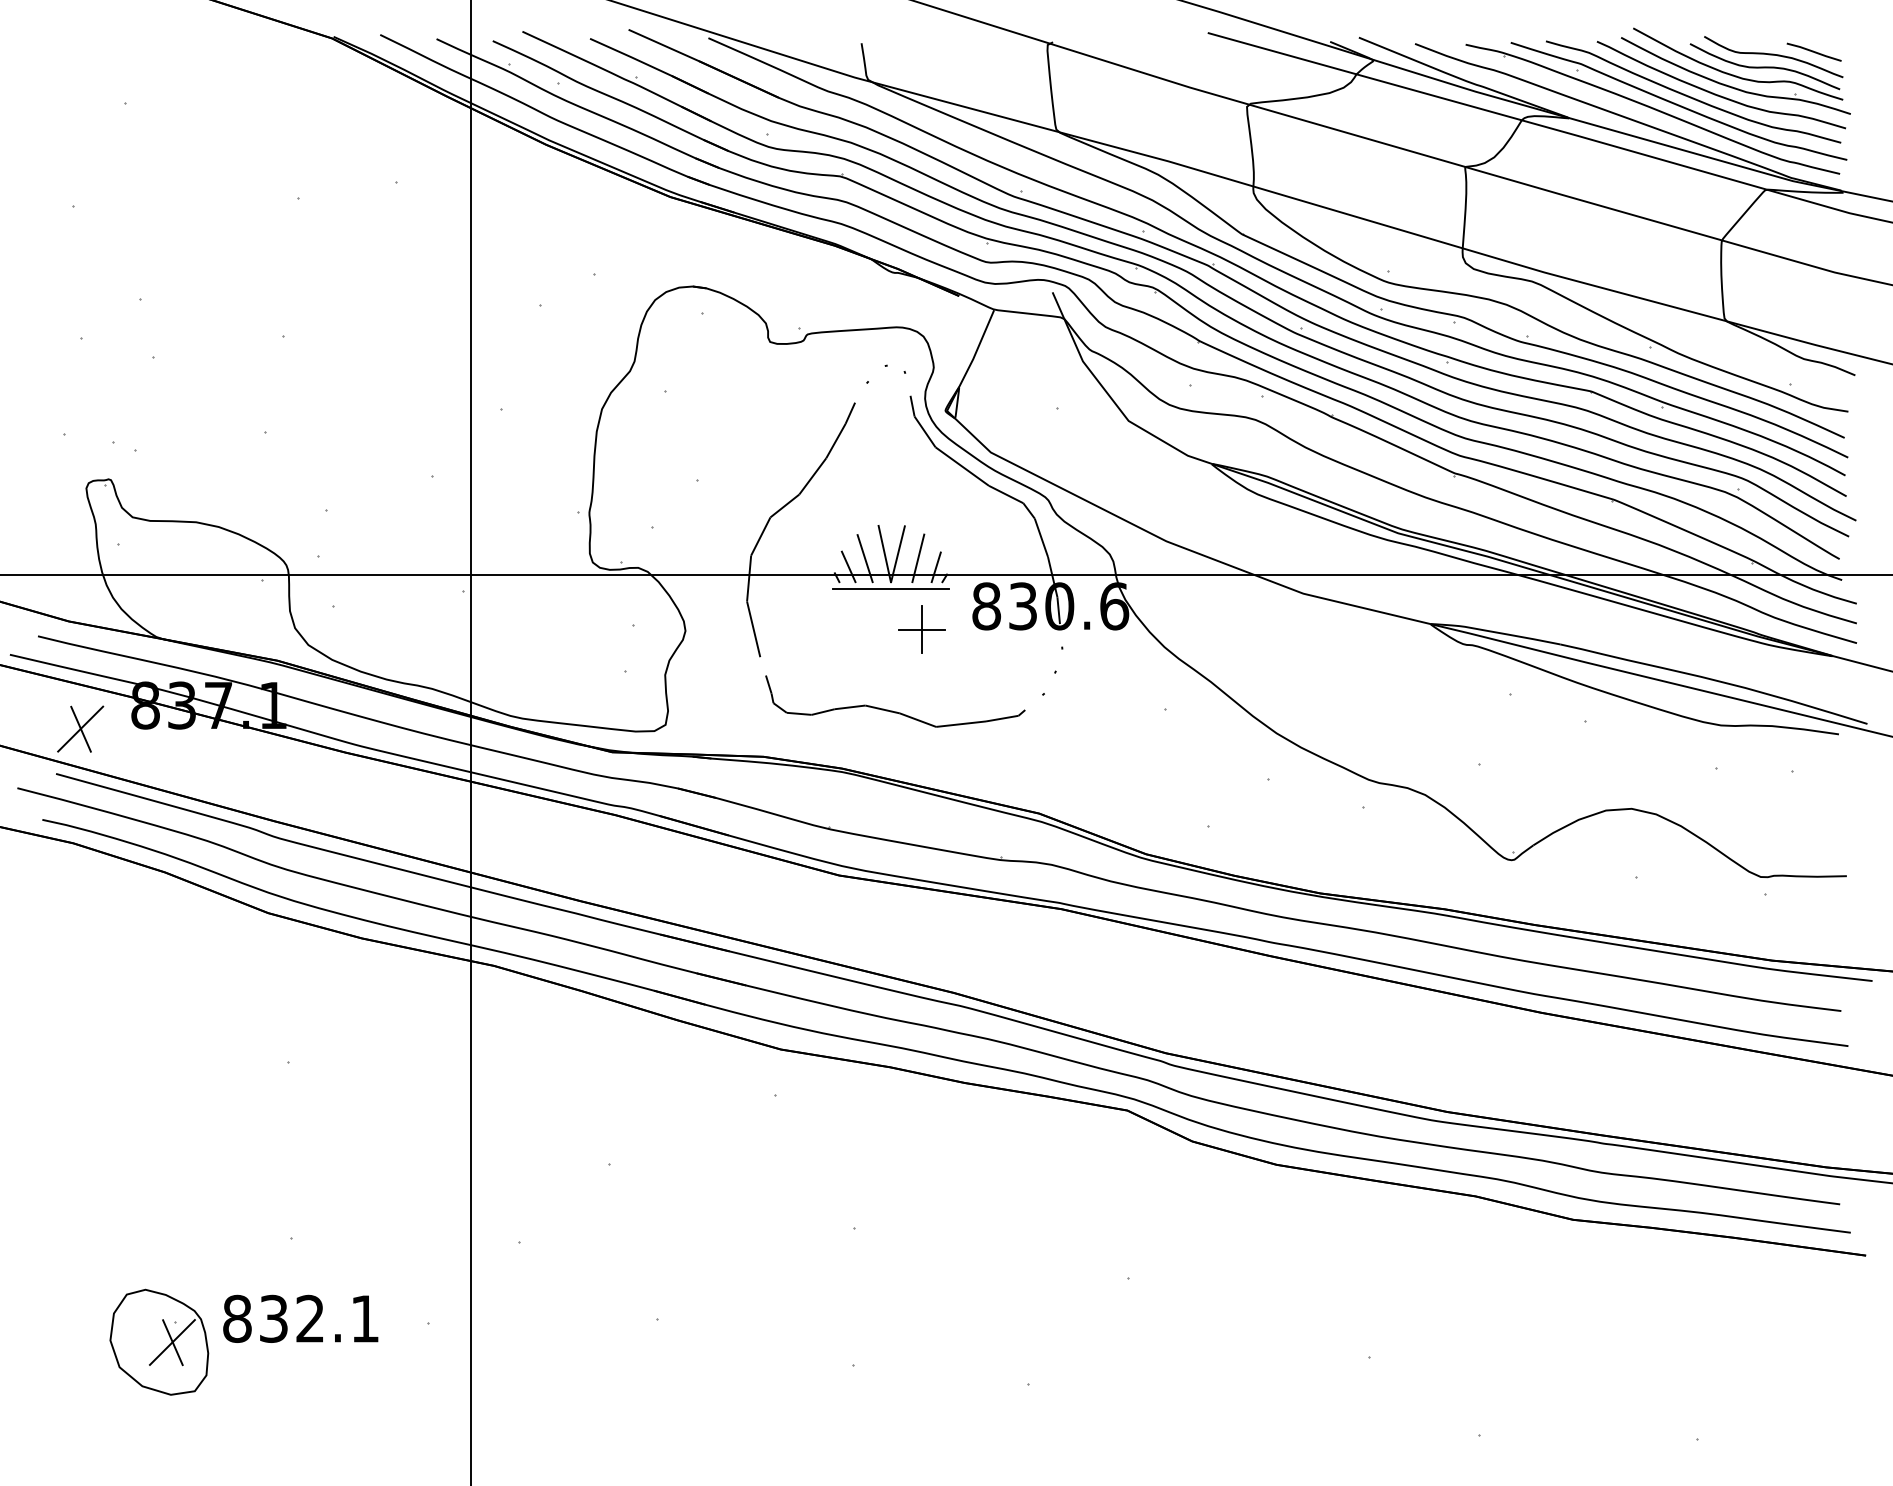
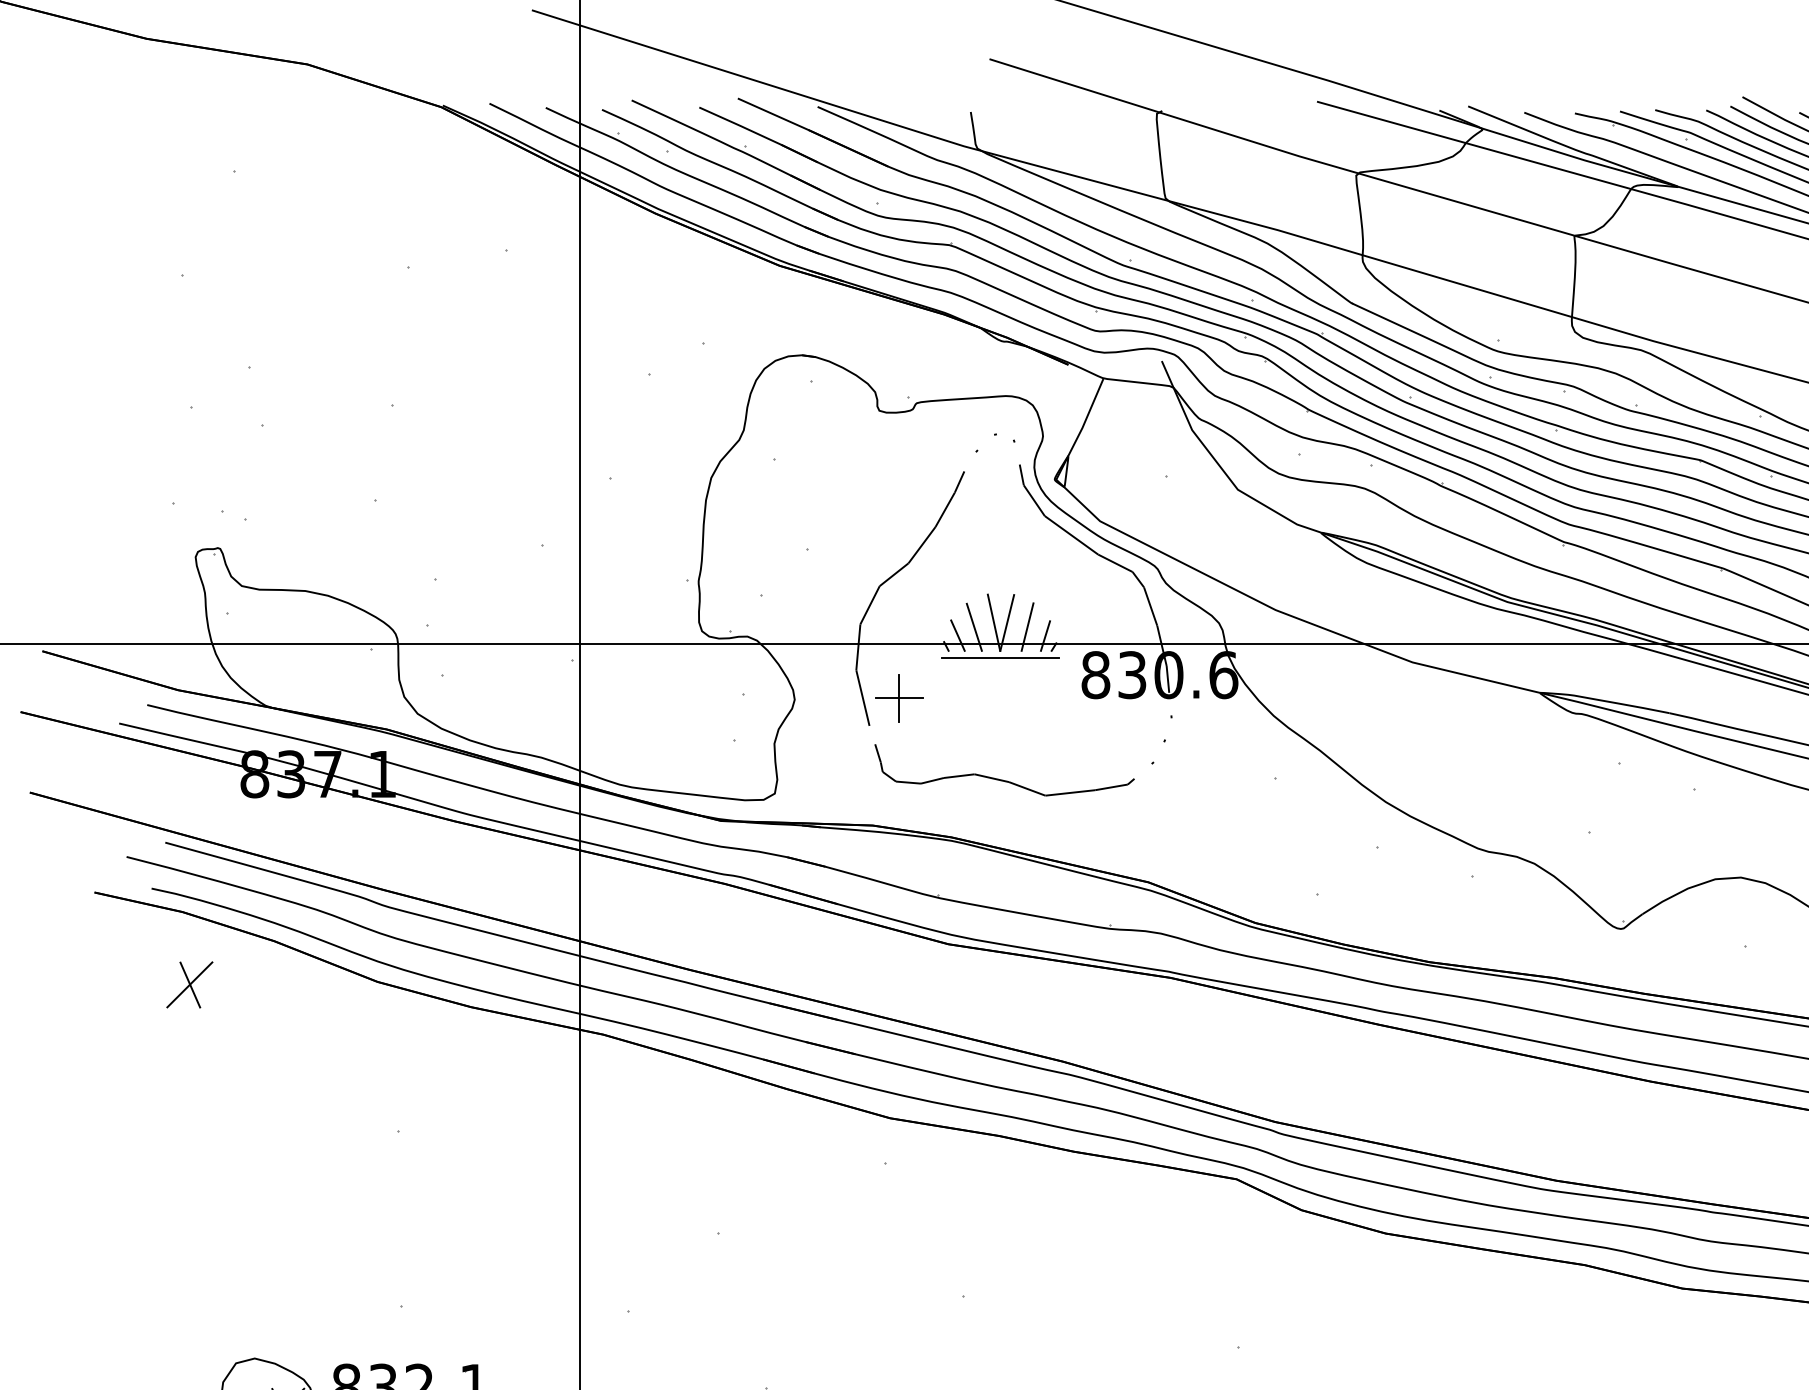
part: (921, 629) -> (898, 698), moved
part: (80, 728) -> (189, 984), moved

